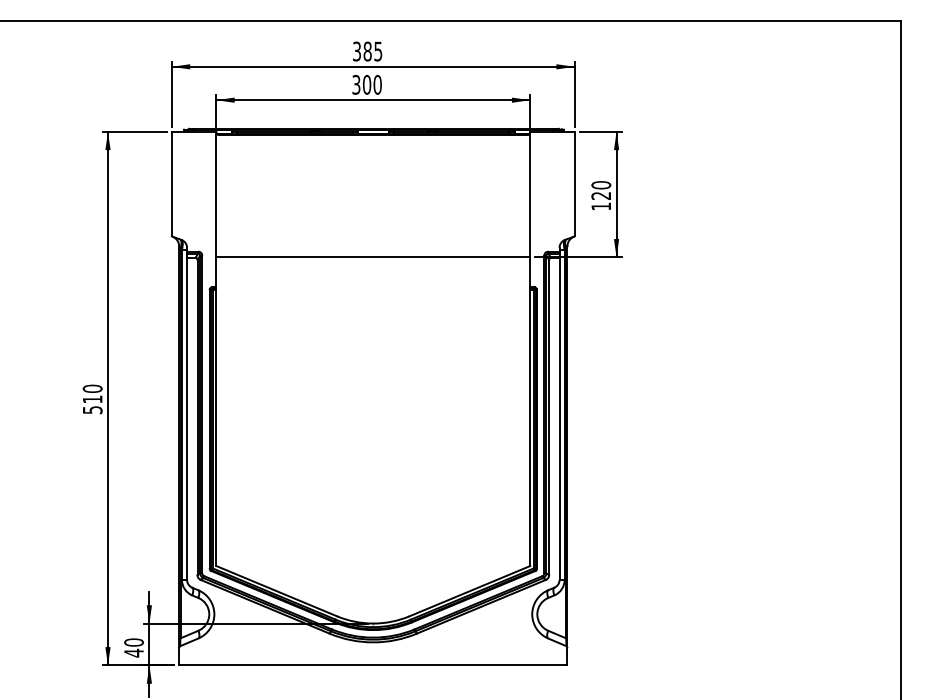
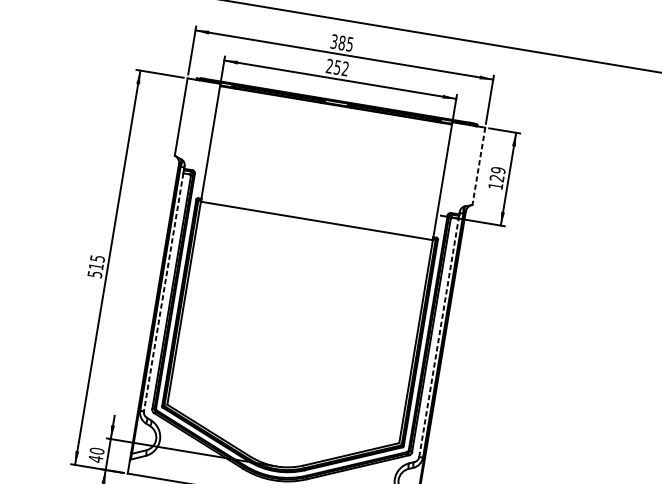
text: (366, 84) -> (337, 67), 300 -> 252
line: (574, 184) -> (478, 166), solid -> dashed
text: (601, 185) -> (498, 170), 120 -> 129
line: (373, 257) -> (317, 221), moved
text: (92, 388) -> (97, 258), 510 -> 515
line: (559, 418) -> (438, 337), solid -> dashed
line: (187, 419) -> (163, 292), solid -> dashed

